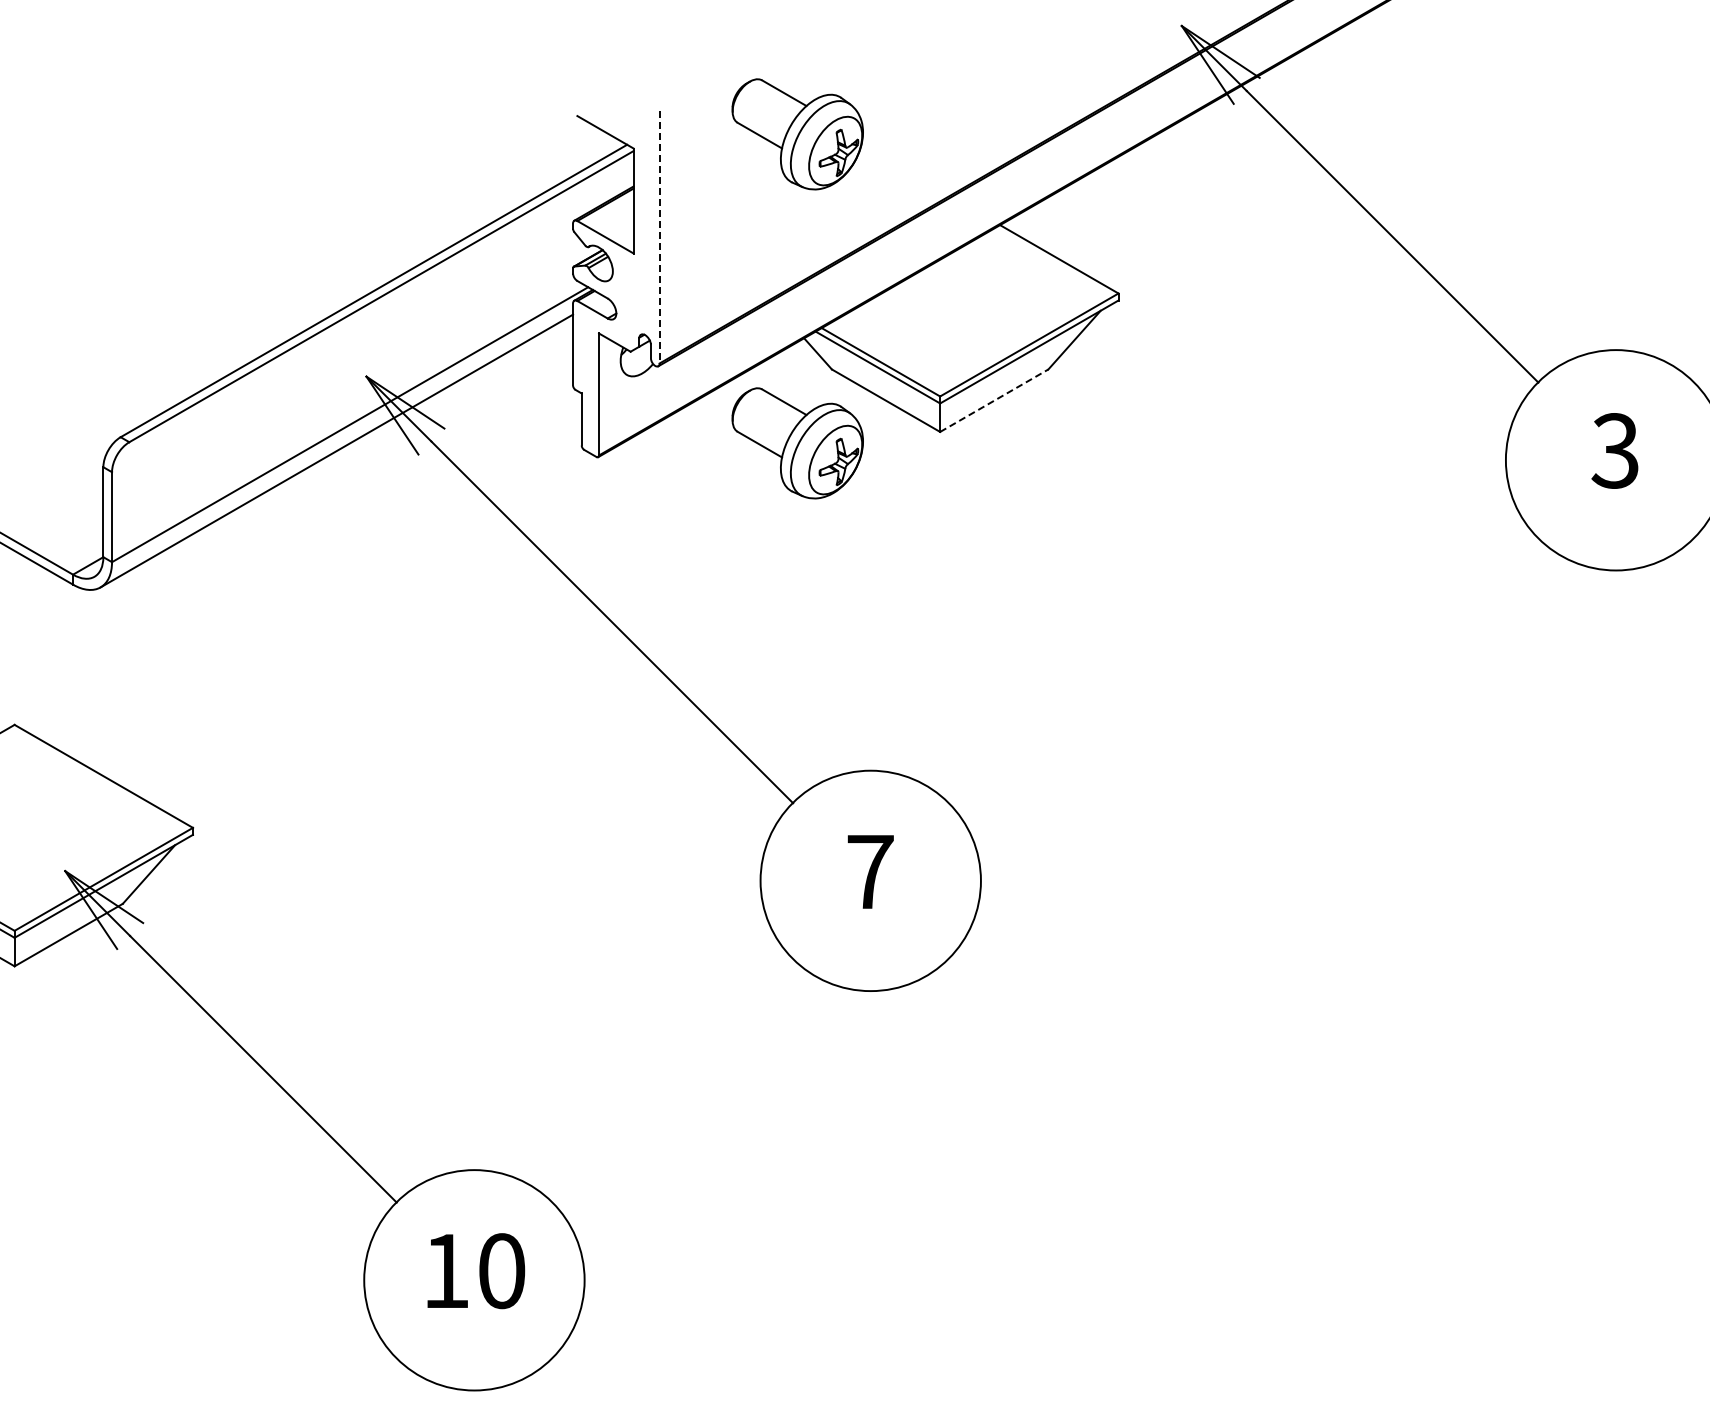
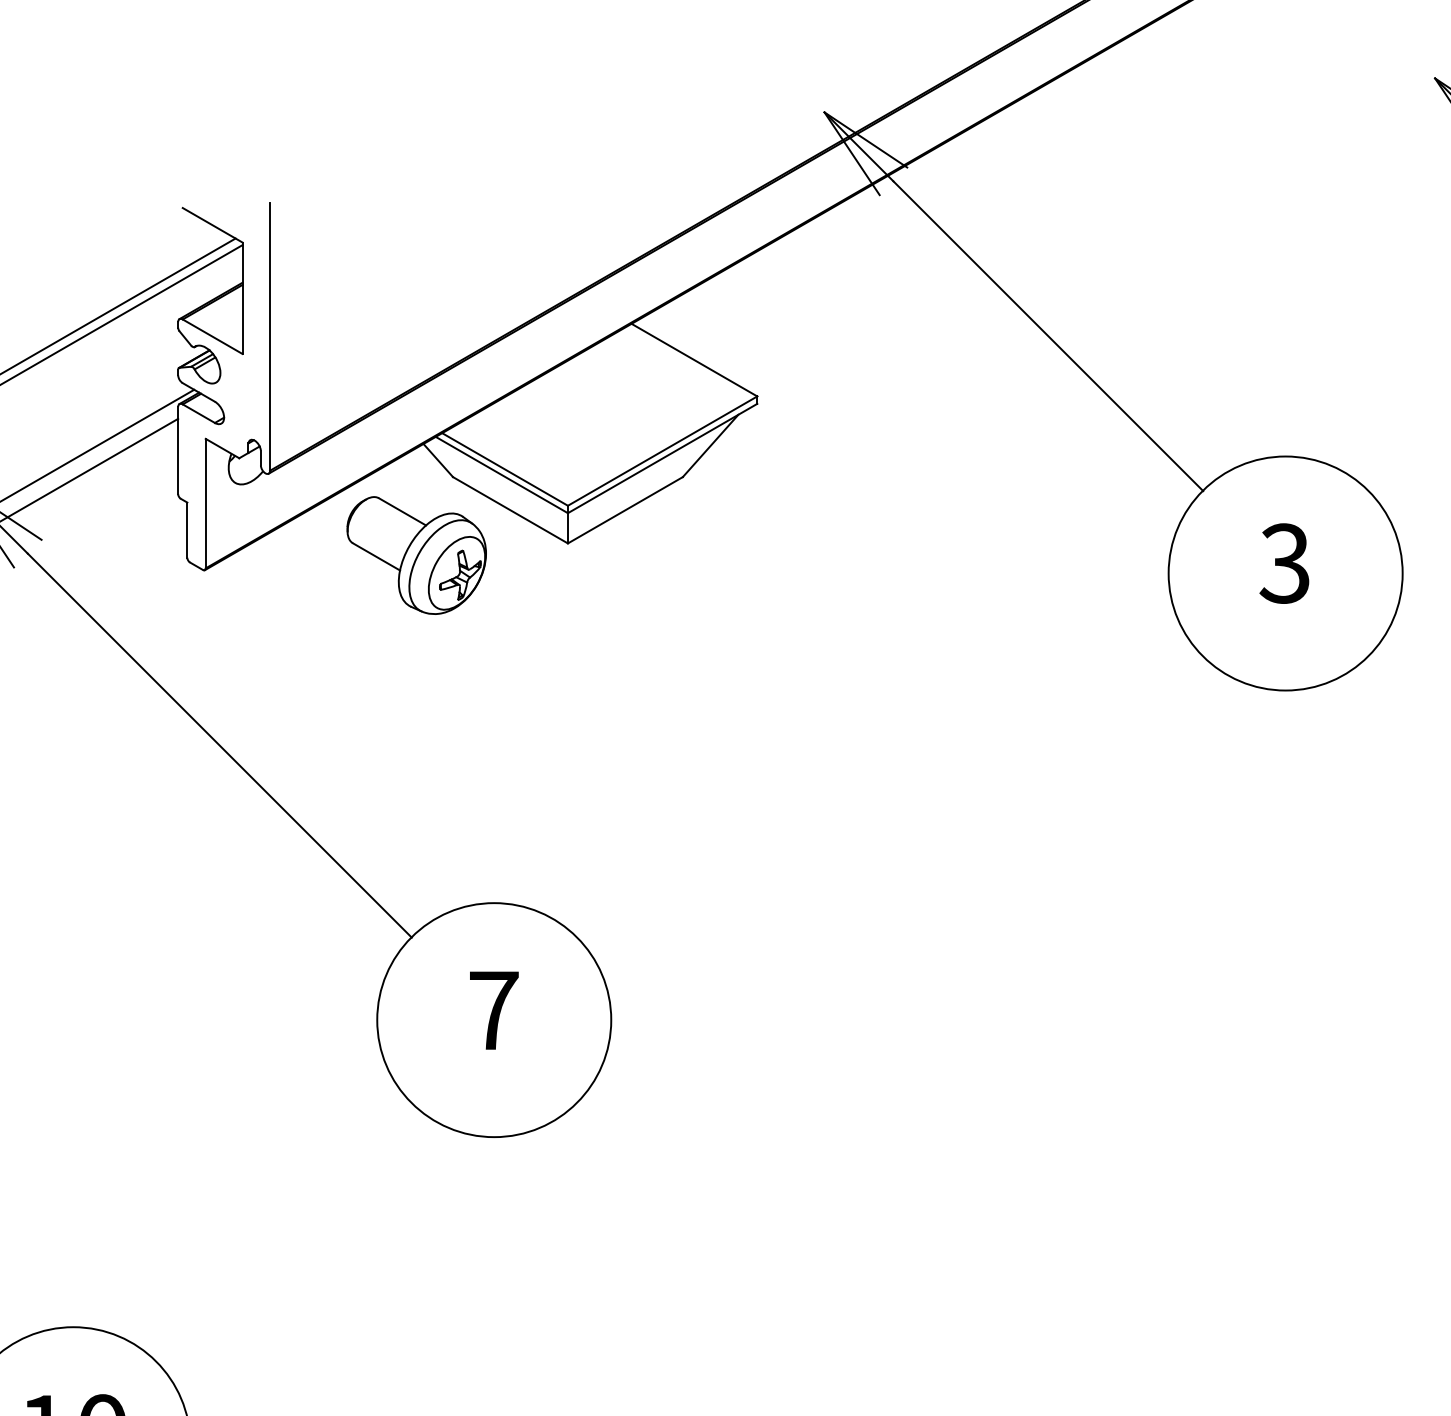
part: (797, 134) -> (416, 227), removed
line: (659, 237) -> (269, 336), dashed -> solid
line: (994, 400) -> (625, 510), dashed -> solid

